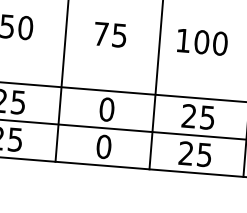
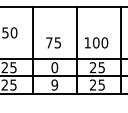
text: (110, 33) -> (53, 42), moved
text: (202, 41) -> (96, 42), moved
text: (103, 145) -> (54, 84), 0 -> 9

